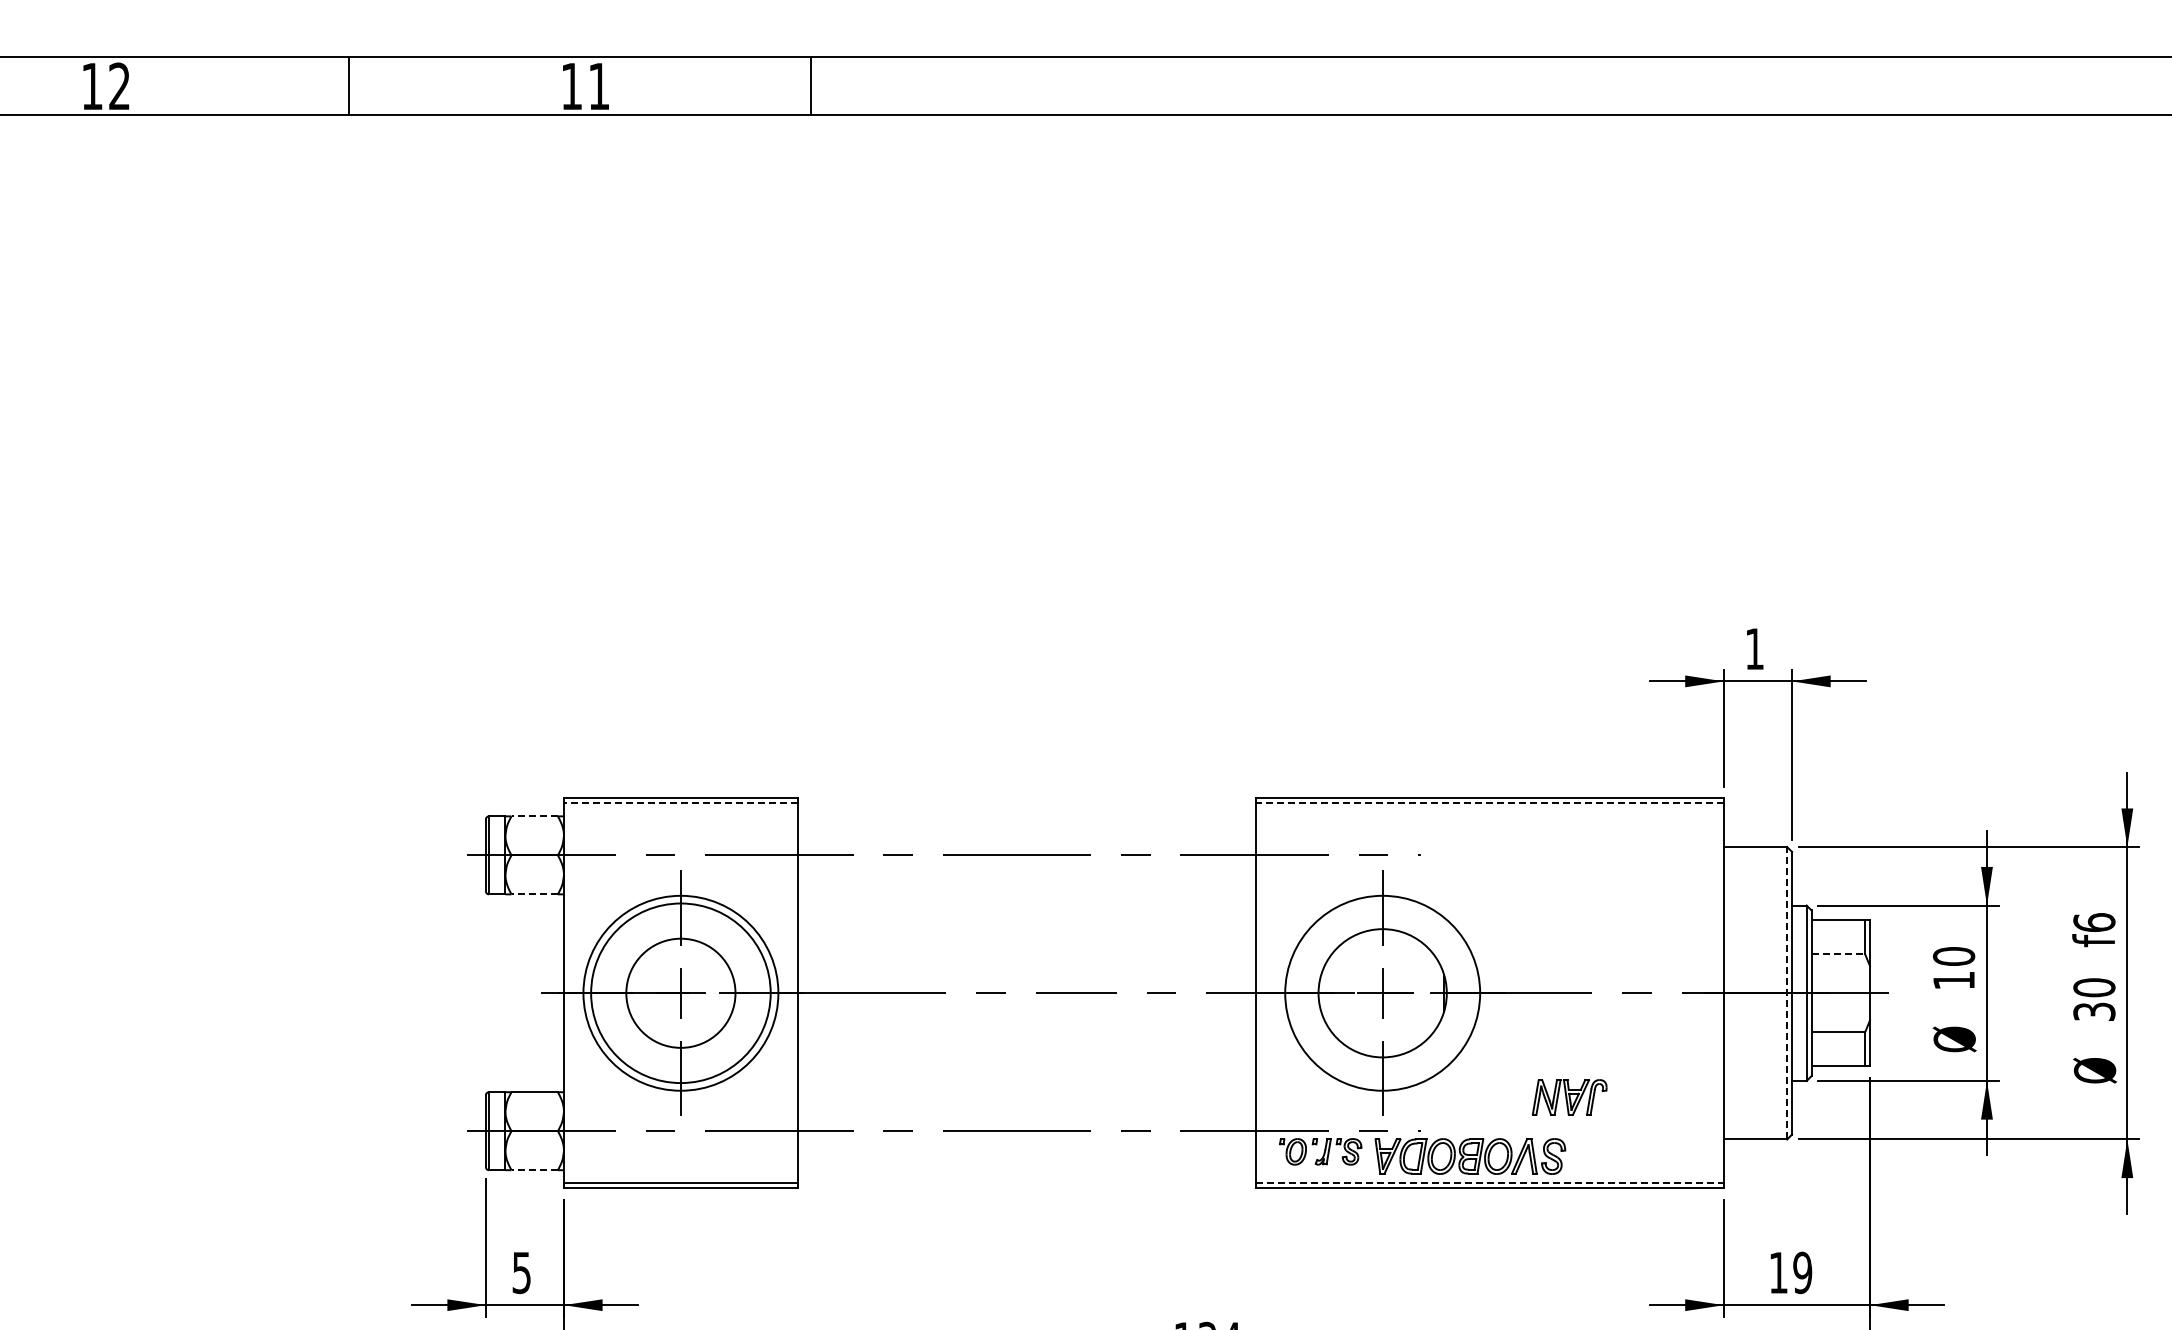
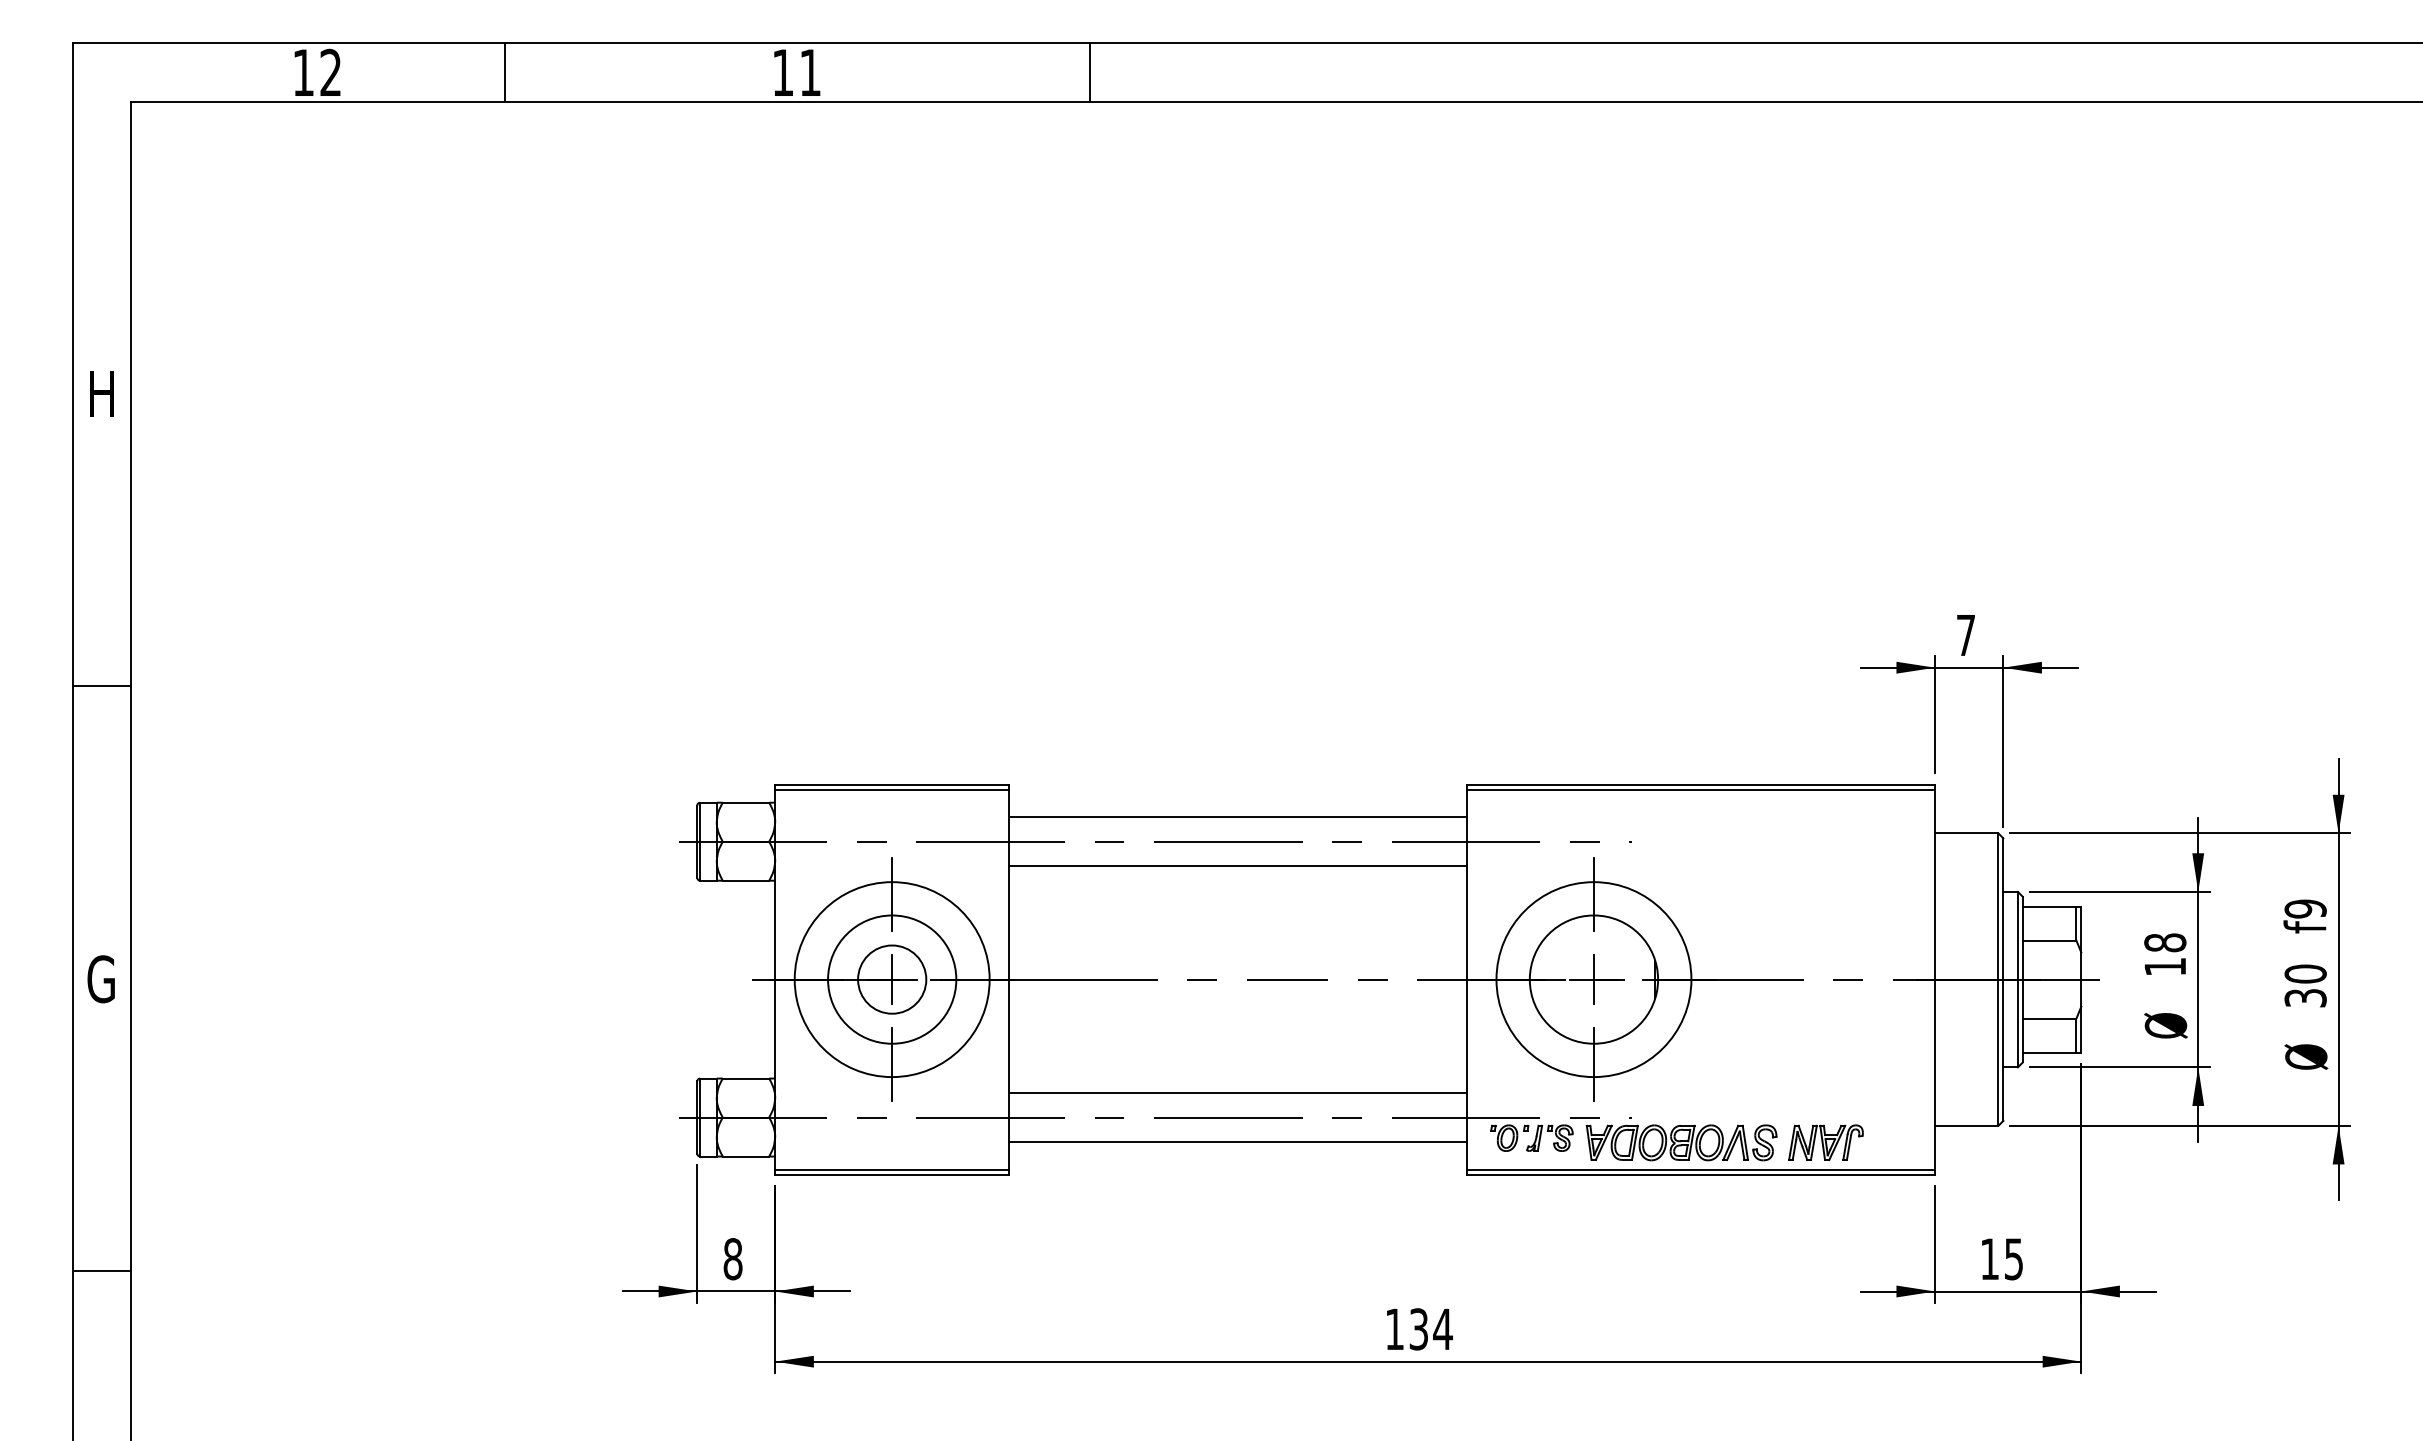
line: (349, 86) -> (505, 72), moved
line: (811, 86) -> (1090, 72), moved
text: (1754, 649) -> (1965, 635), 1 -> 7
line: (681, 803) -> (892, 789), dashed -> solid
line: (1490, 803) -> (1701, 789), dashed -> solid
line: (534, 816) -> (745, 802), dashed -> solid
line: (1027, 831) -> (1238, 817), added
line: (1027, 880) -> (1238, 866), added
line: (534, 894) -> (745, 880), dashed -> solid
text: (2094, 922) -> (2305, 908), f6 -> f9
line: (1838, 954) -> (2049, 940), dashed -> solid
text: (1954, 956) -> (2165, 942), 10 -> 18
circle: (681, 993) -> (892, 979), size x0.62
circle: (681, 993) -> (892, 979), size x0.71
line: (1787, 993) -> (1998, 979), dashed -> solid
part: (1569, 1097) -> (1825, 1142), moved
line: (1027, 1107) -> (1238, 1093), added
line: (1027, 1155) -> (1238, 1141), added
line: (534, 1170) -> (745, 1156), dashed -> solid
line: (1490, 1183) -> (1701, 1169), dashed -> solid
text: (521, 1273) -> (732, 1259), 5 -> 8
text: (1802, 1273) -> (2013, 1259), 19 -> 15

